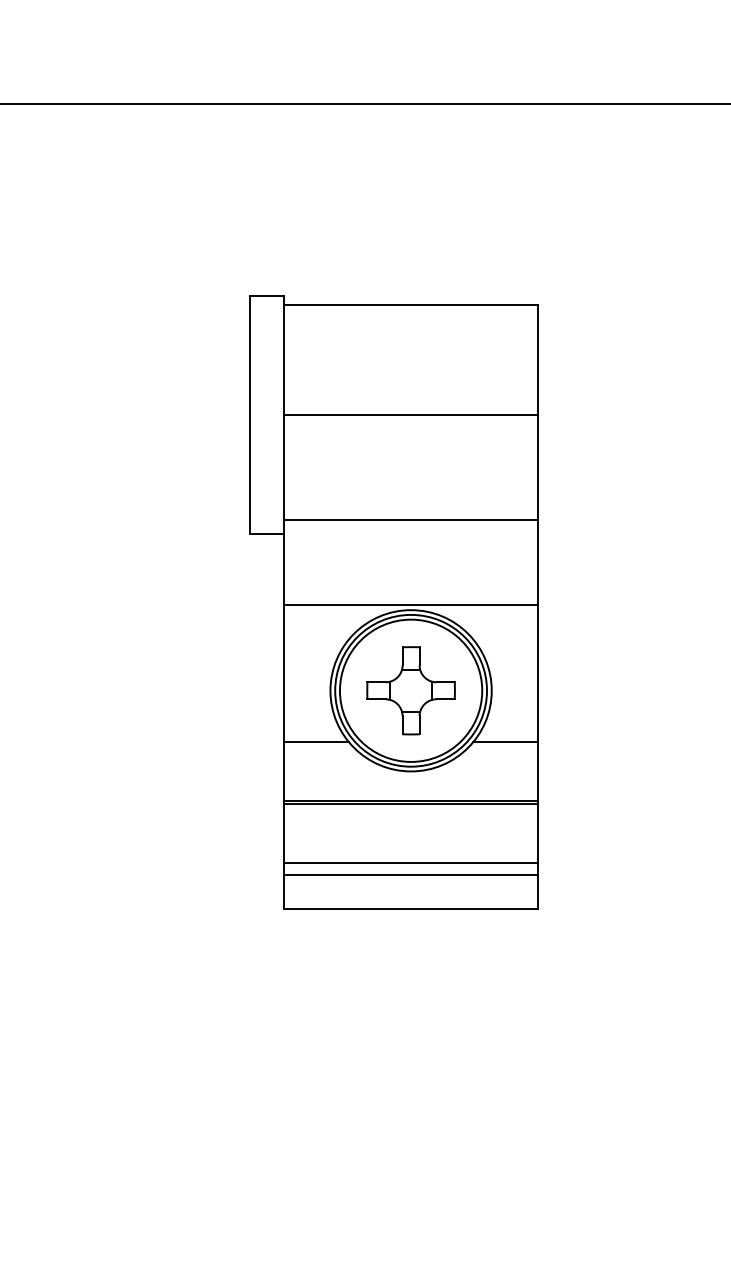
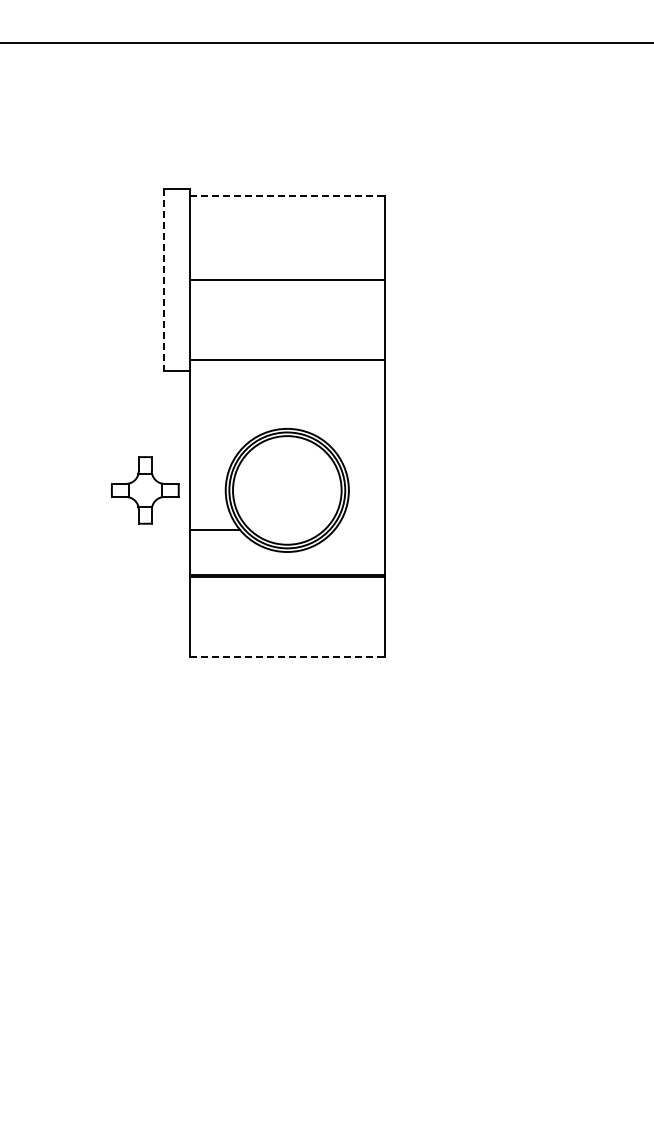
line: (411, 304) -> (287, 195), solid -> dashed
line: (250, 414) -> (164, 279), solid -> dashed
line: (411, 604) -> (287, 424), removed
part: (411, 690) -> (145, 490), moved
line: (505, 741) -> (359, 529), removed
line: (411, 863) -> (287, 622), removed
line: (411, 875) -> (287, 631), removed
line: (411, 909) -> (287, 657), solid -> dashed

